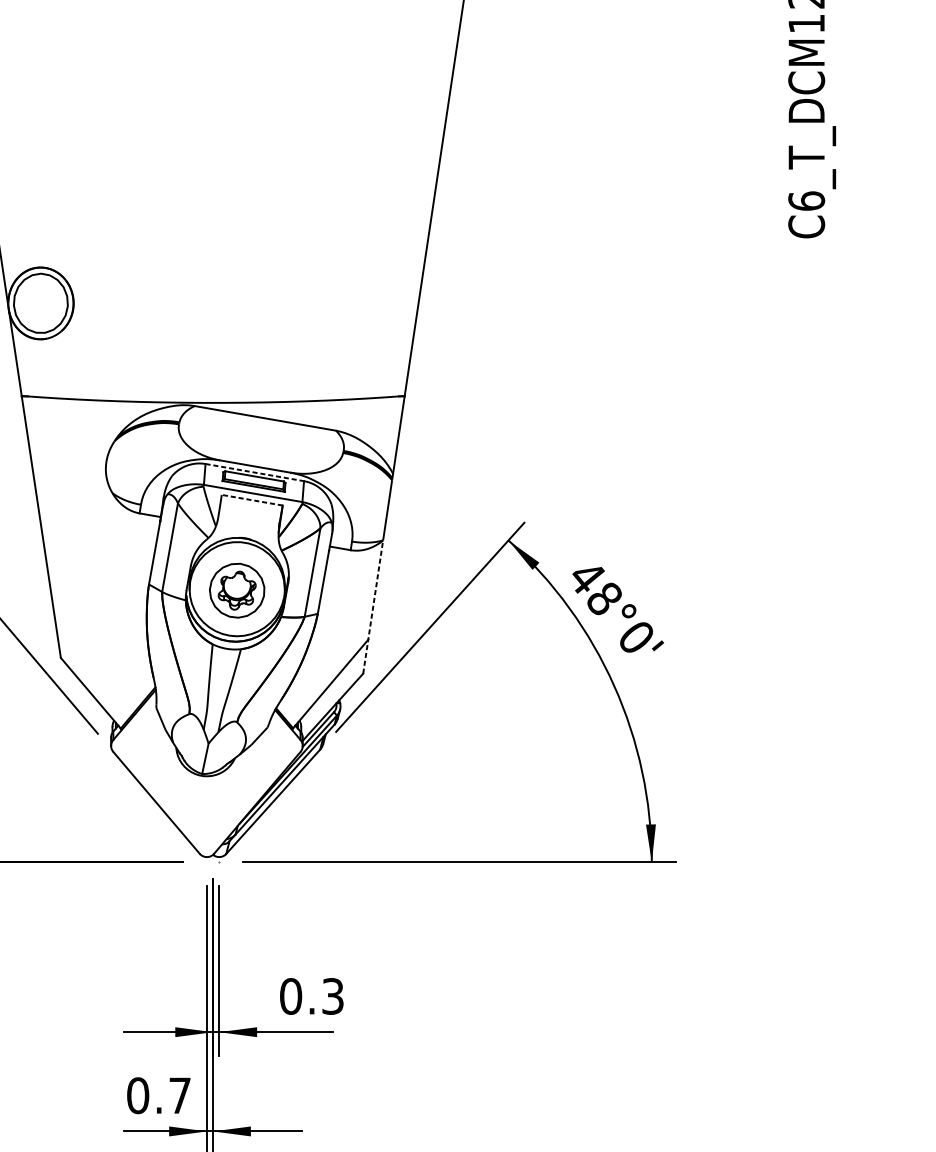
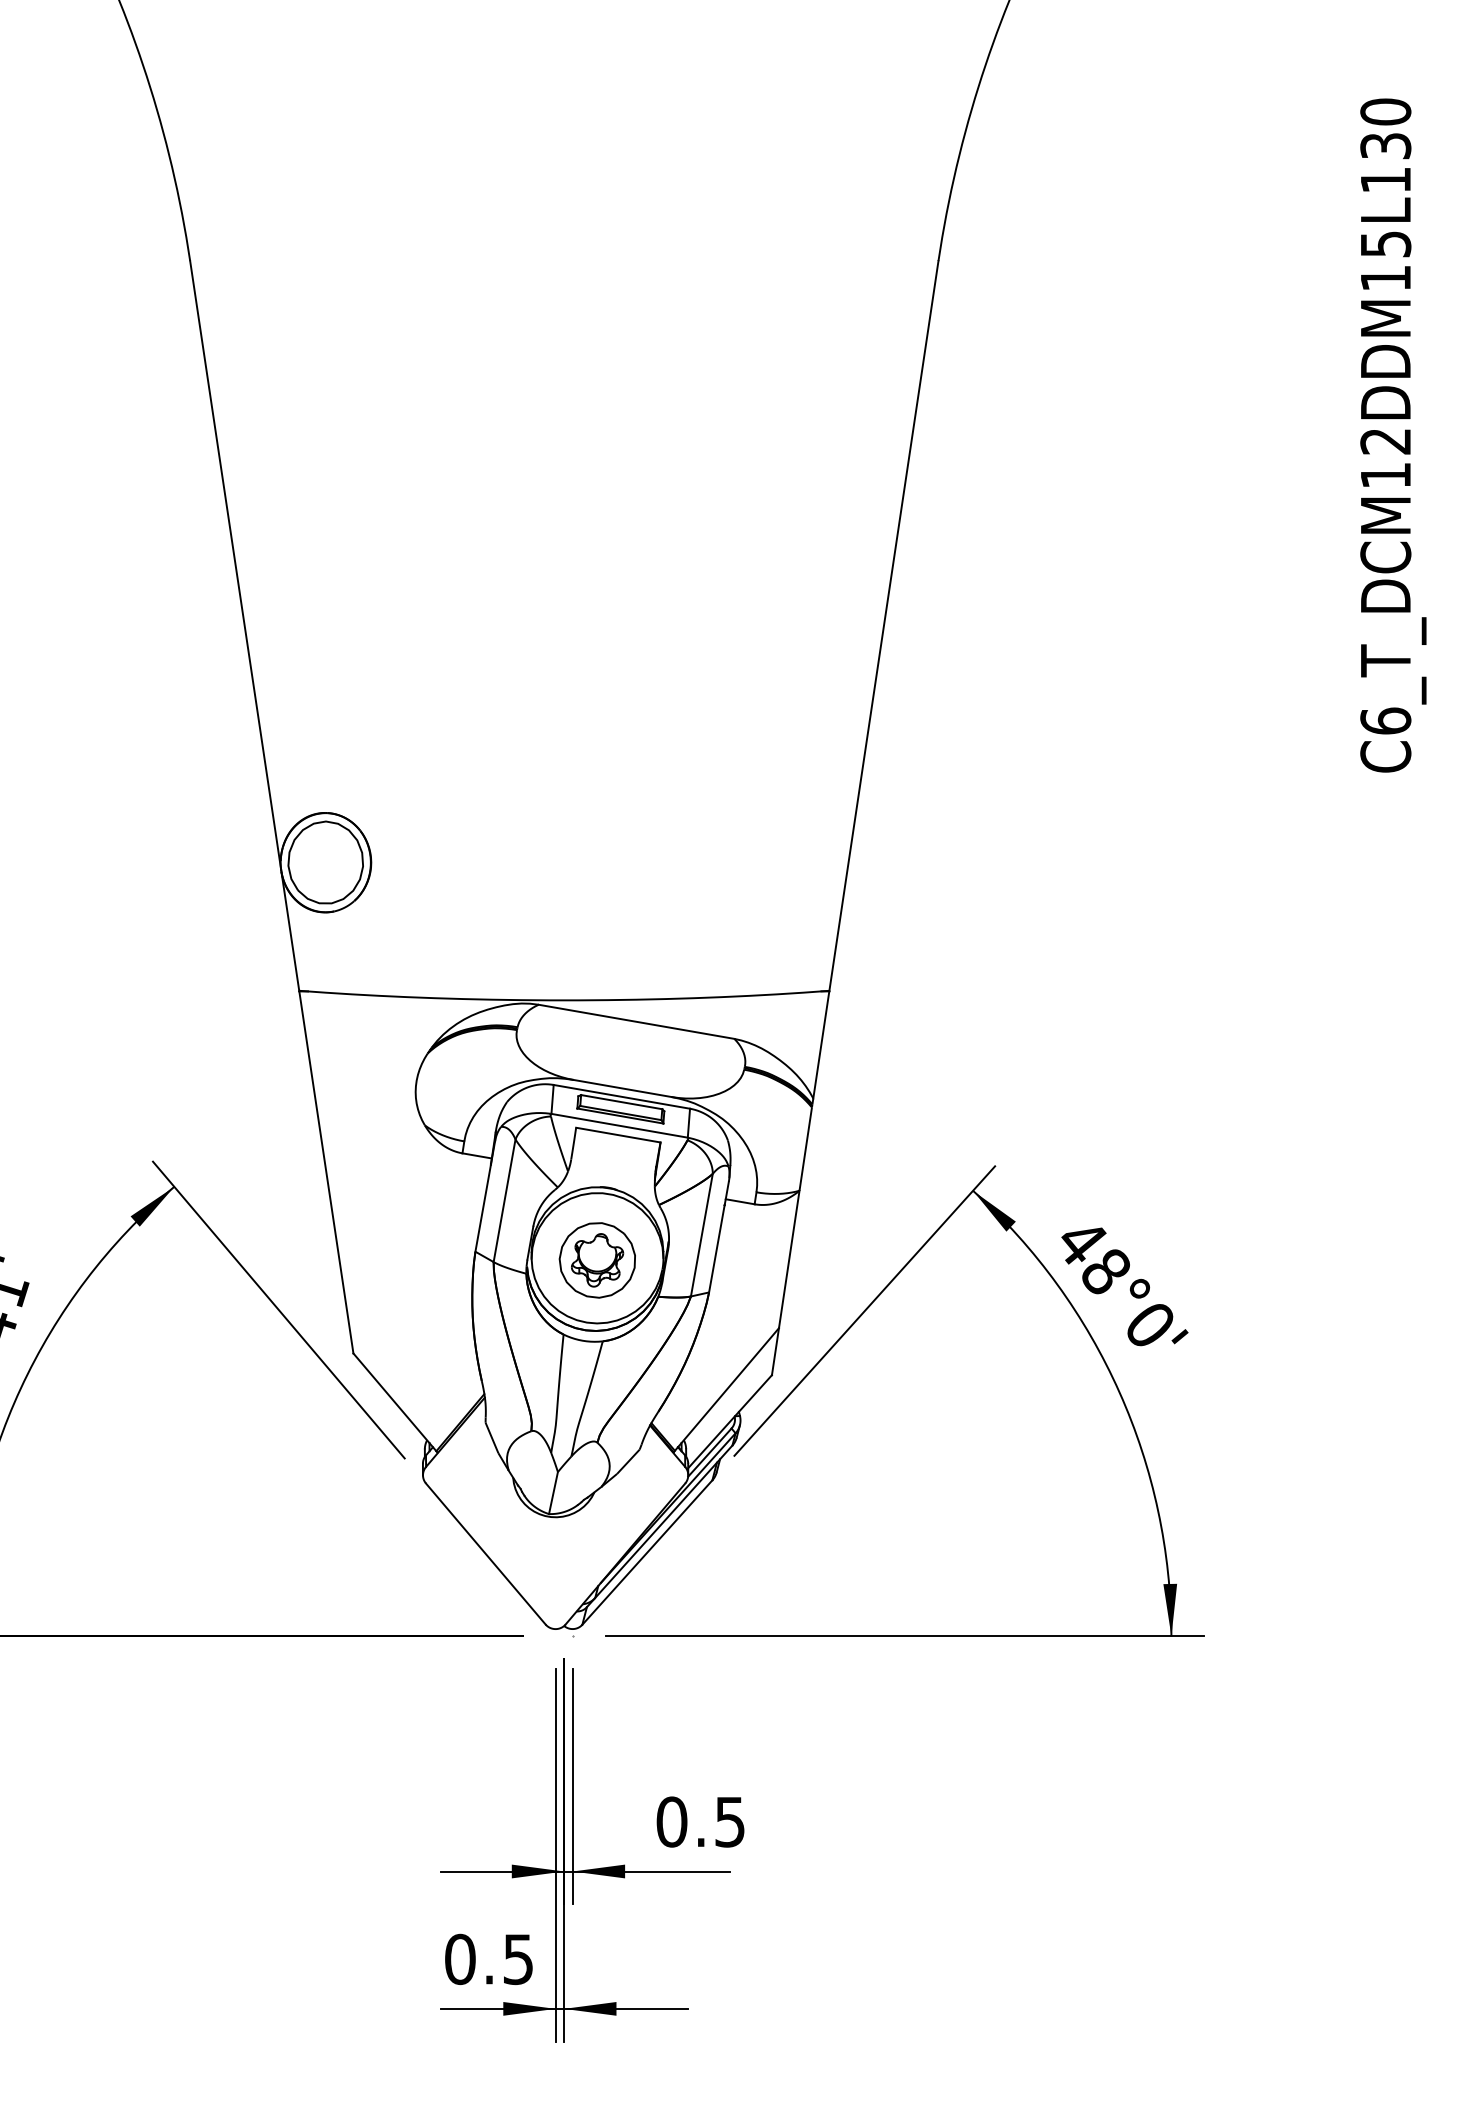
line: (255, 472) -> (622, 1096), dashed -> solid
line: (252, 500) -> (618, 1135), dashed -> solid
line: (373, 606) -> (785, 1282), dashed -> solid
text: (332, 996) -> (729, 1821), 0.3 -> 0.5
text: (180, 1095) -> (518, 1959), 0.7 -> 0.5

